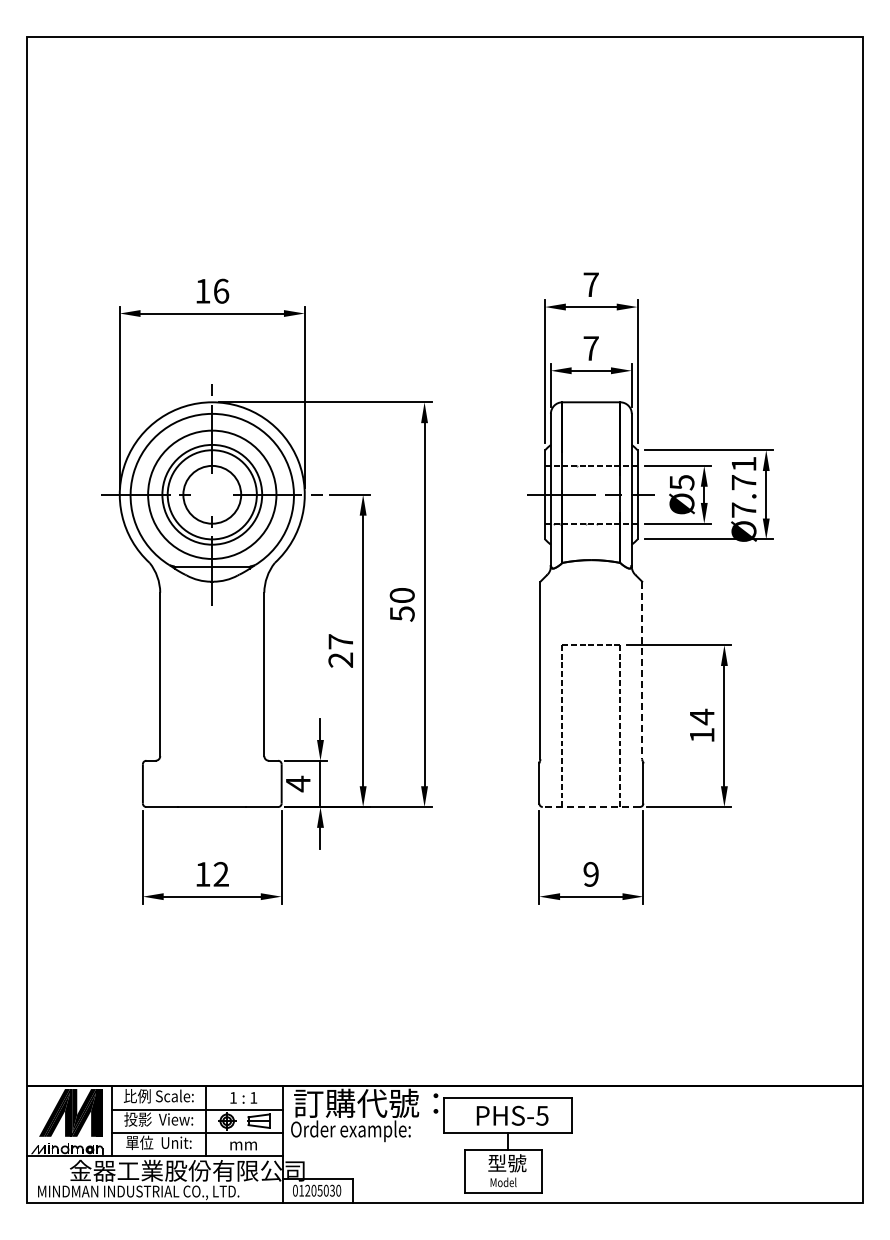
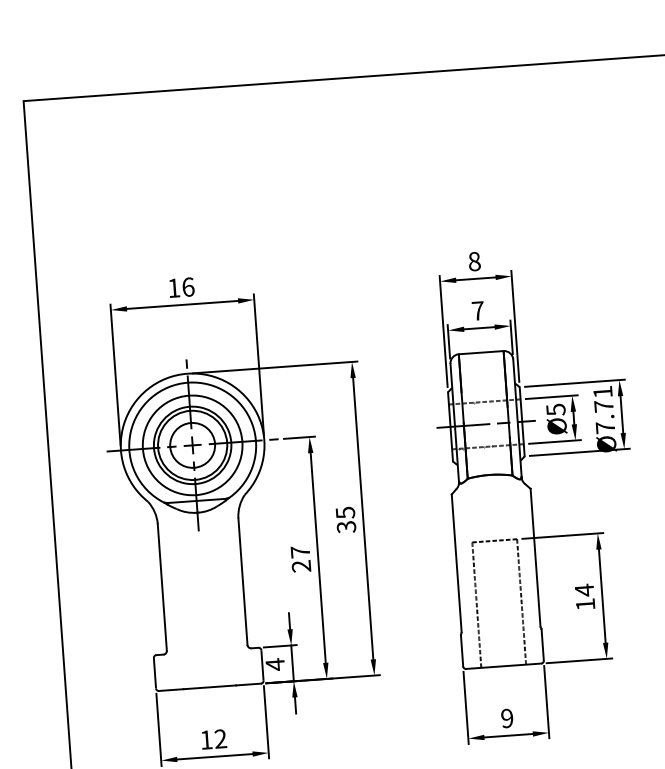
text: (590, 284) -> (474, 261), 7 -> 8
part: (212, 494) -> (192, 445), added
text: (401, 604) -> (345, 519), 50 -> 35
line: (642, 670) -> (535, 557), dashed -> solid
line: (591, 807) -> (503, 666), dashed -> solid

